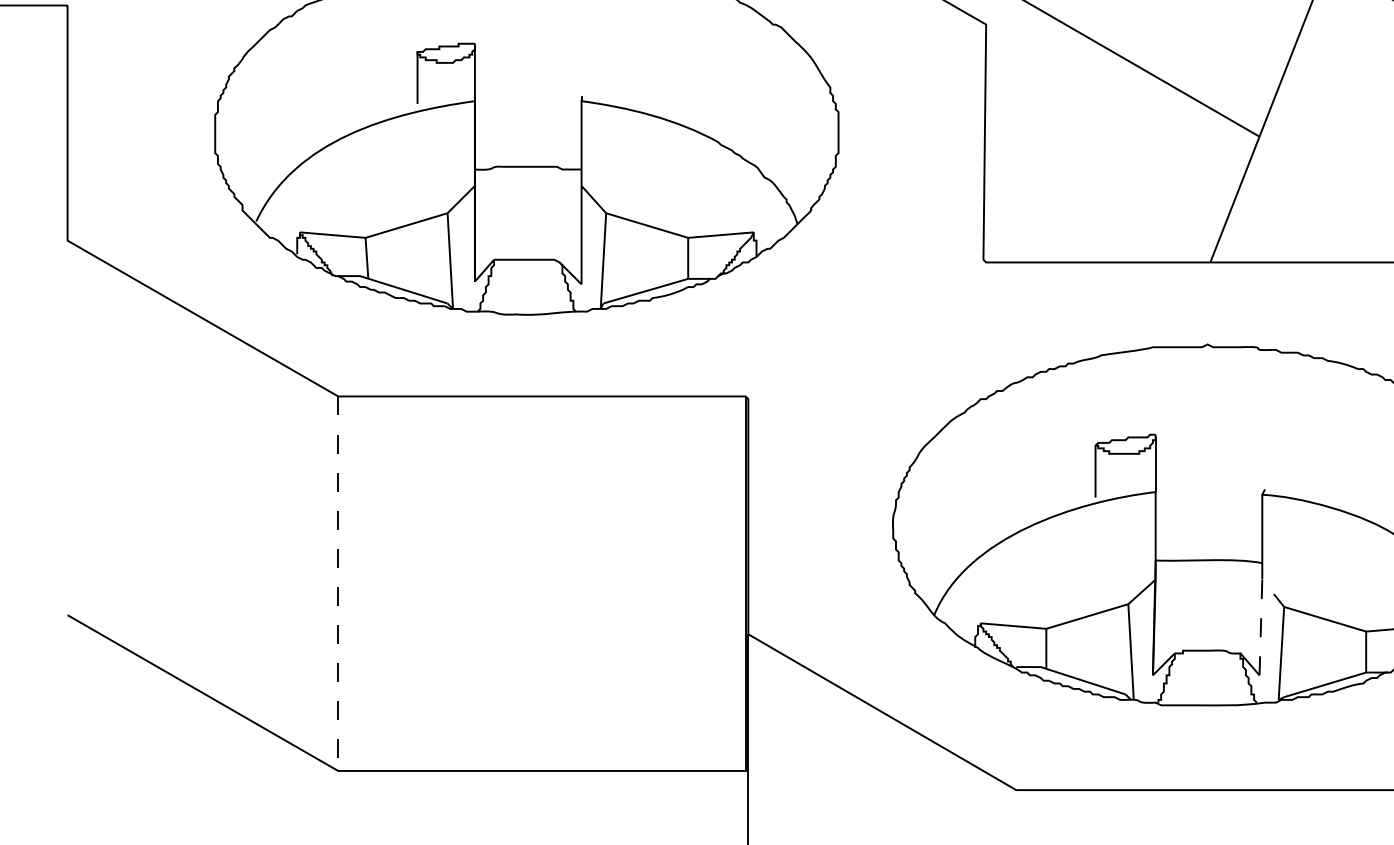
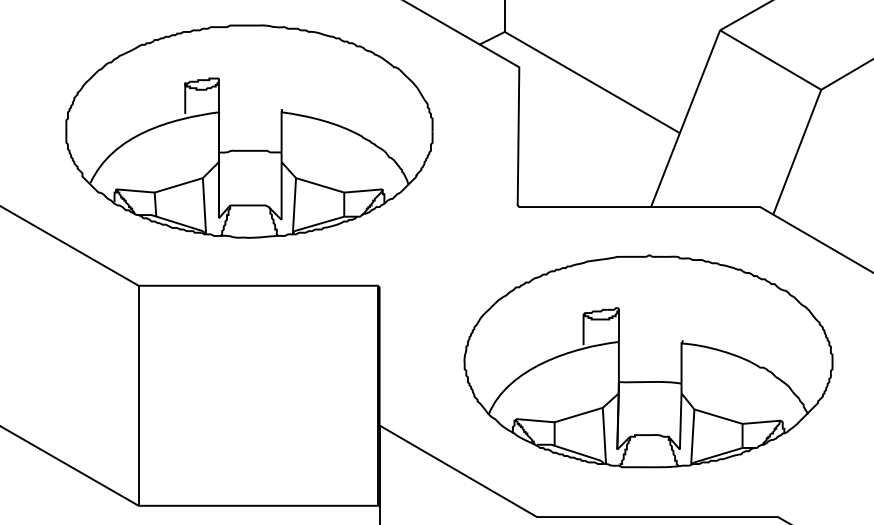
line: (337, 584) -> (138, 396), dashed -> solid
line: (1262, 608) -> (681, 410), dashed -> solid

